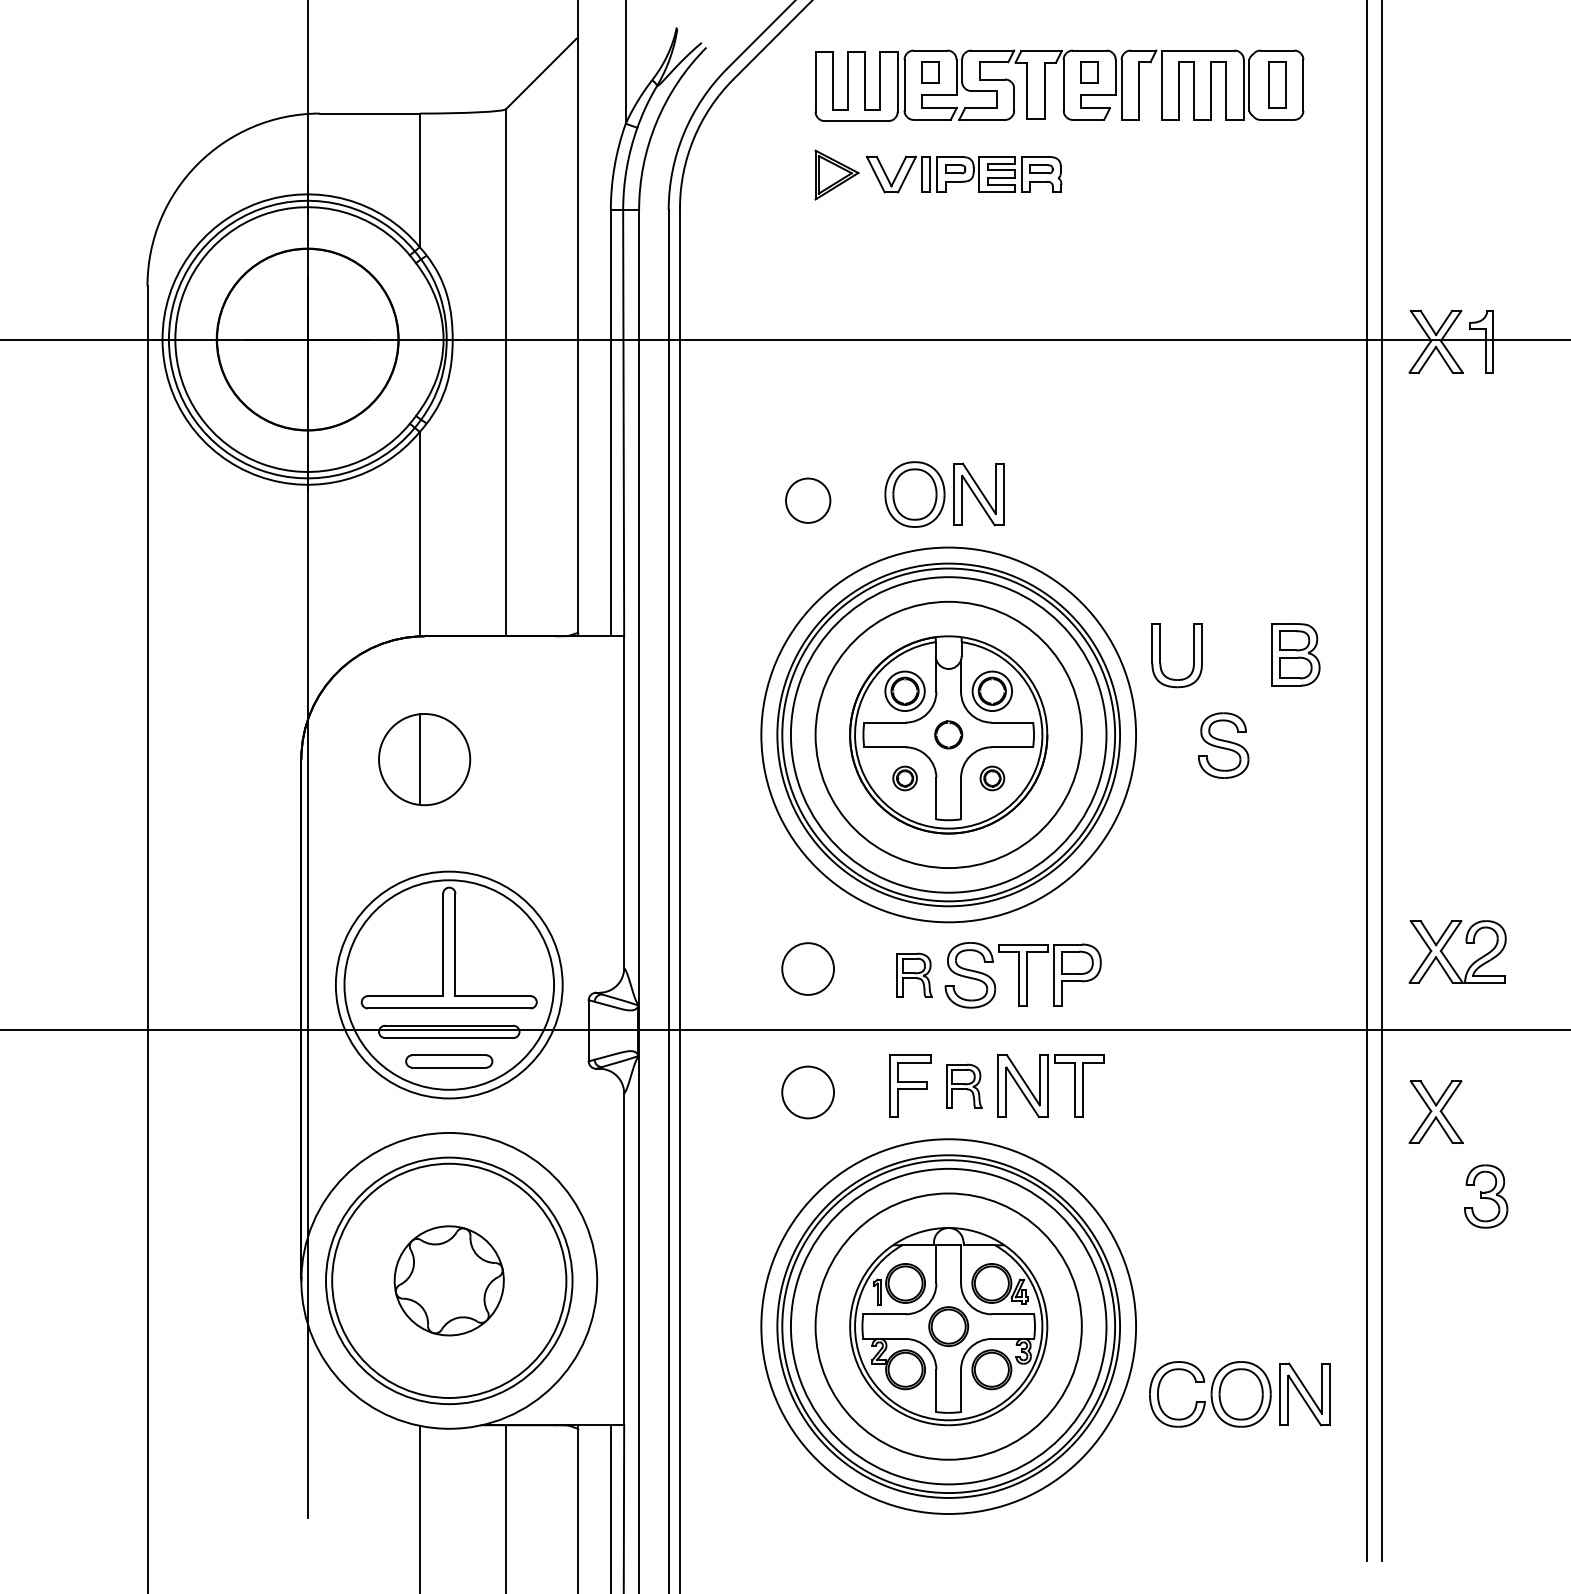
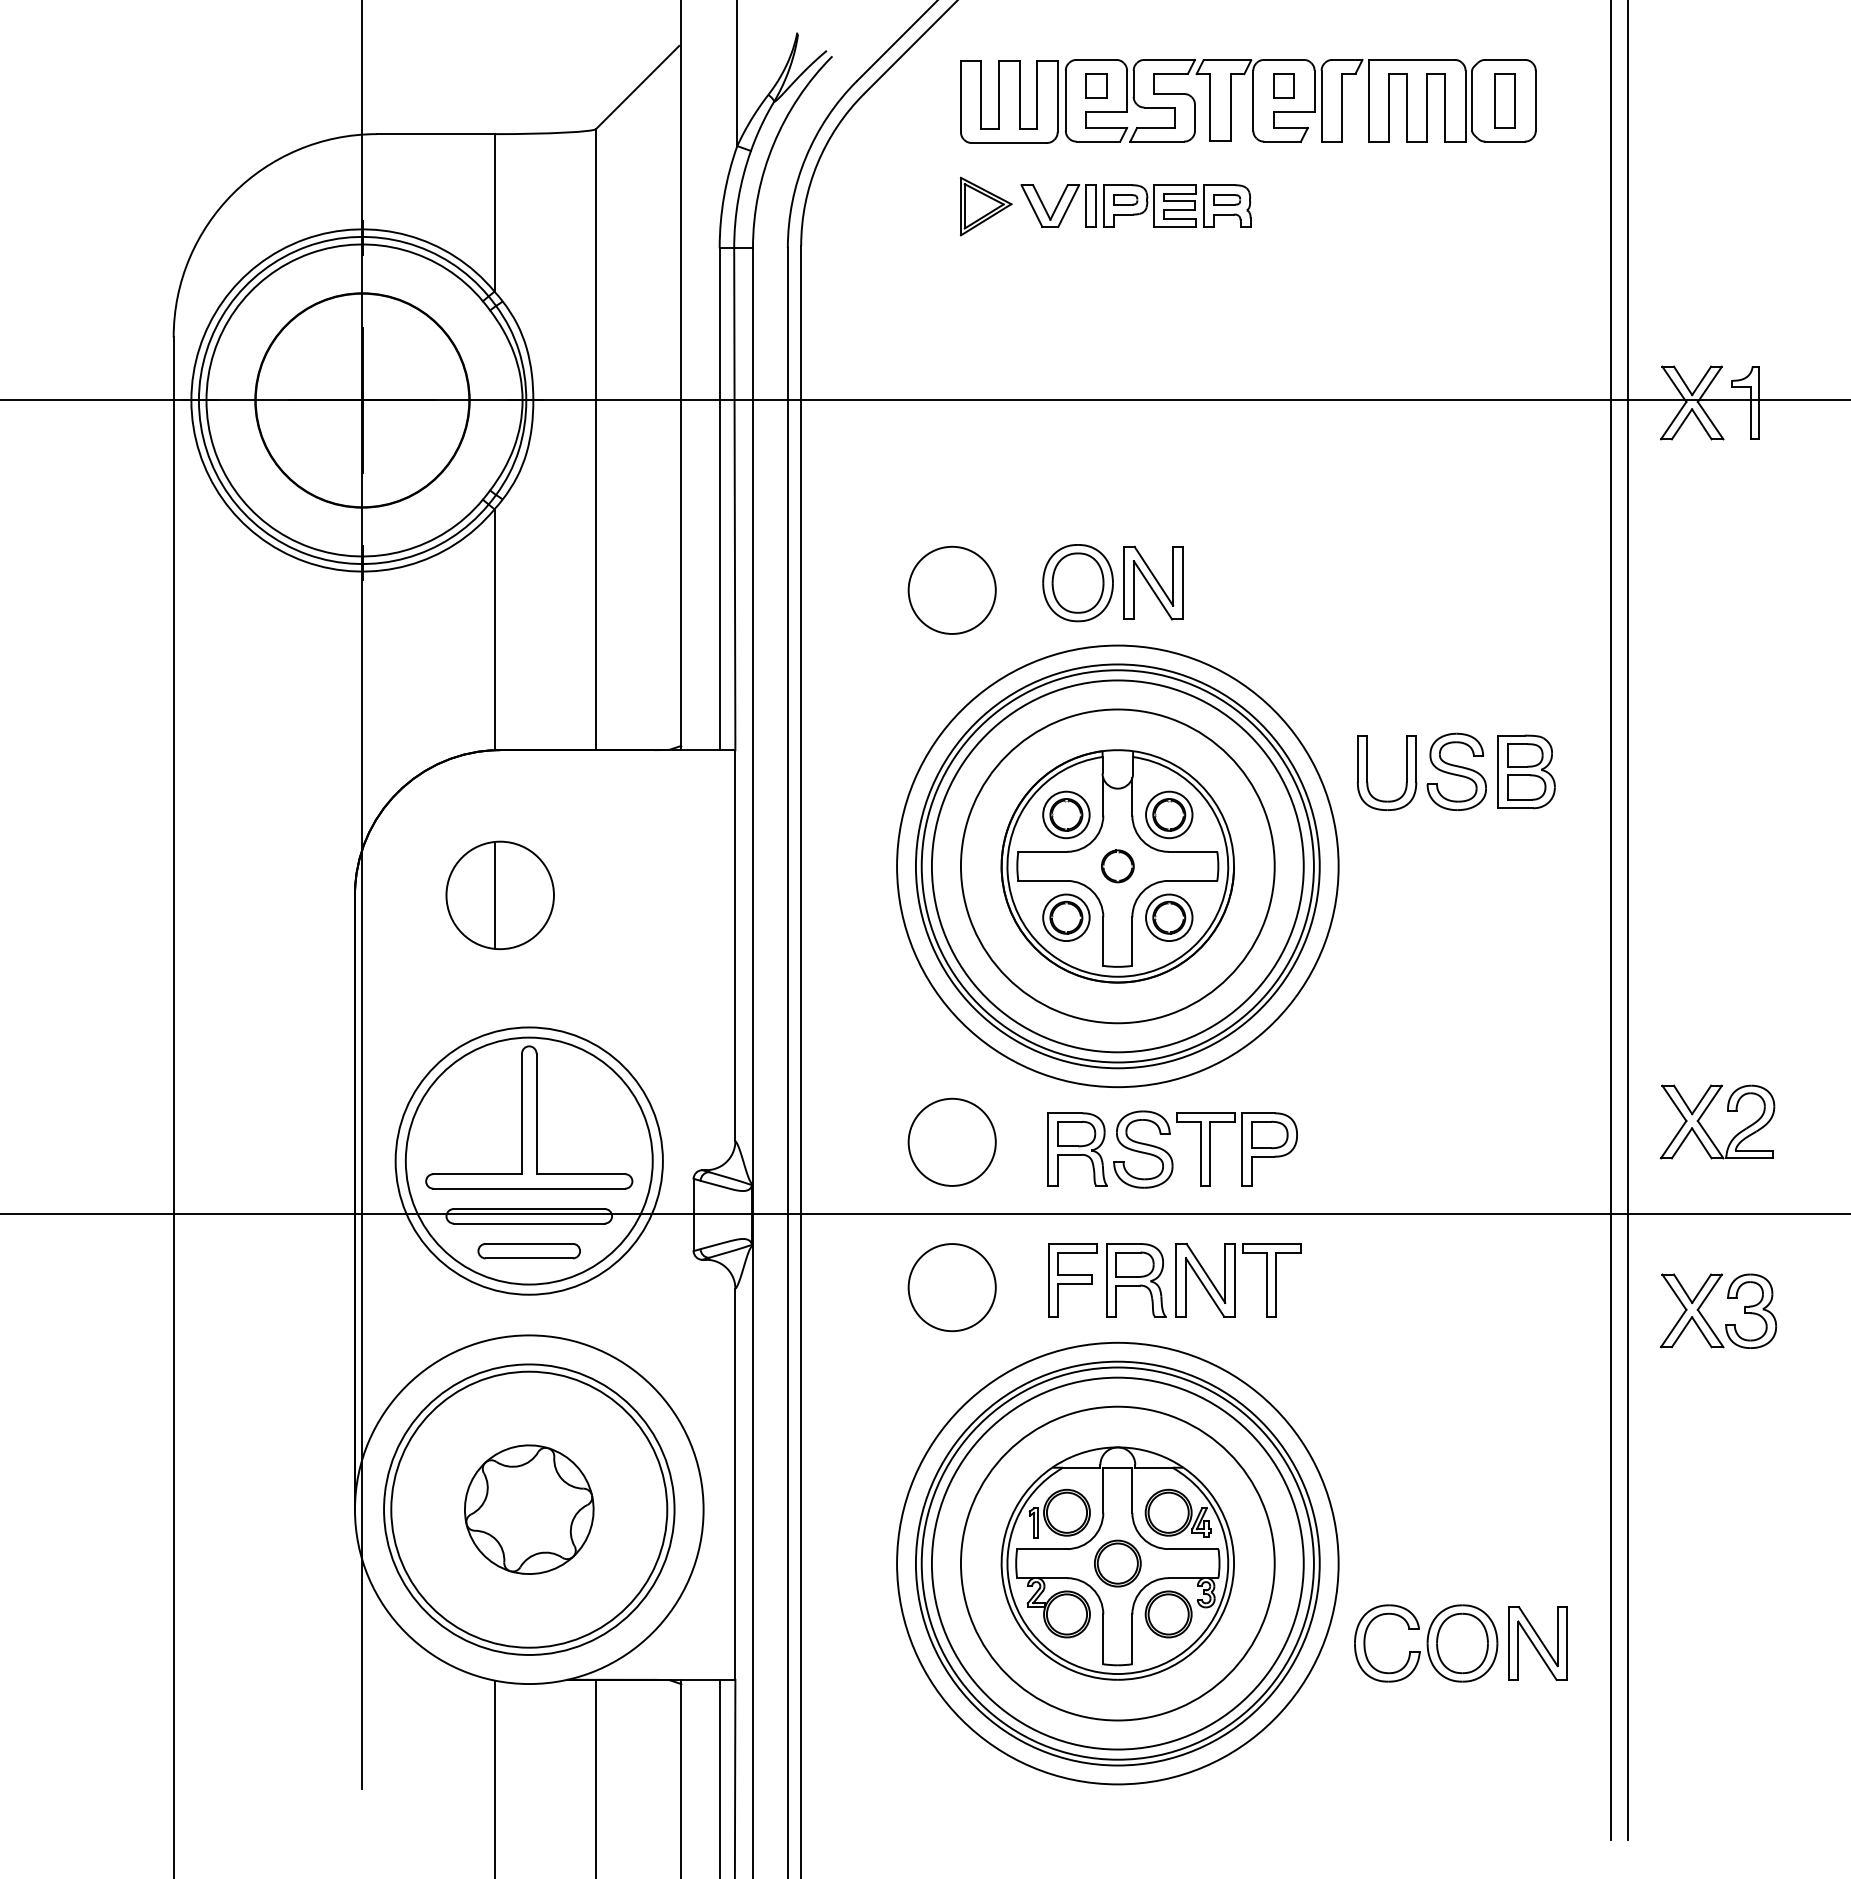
circle: (807, 499) -> (951, 589), size x1.67
part: (1223, 745) -> (1456, 771), moved
part: (905, 778) -> (1066, 917), size x1.67
part: (992, 778) -> (1169, 917), size x1.67
circle: (807, 968) -> (951, 1141), size x1.43
part: (914, 975) -> (1077, 1149), size x1.43
part: (964, 1086) -> (1136, 1280), size x1.43
circle: (807, 1092) -> (951, 1287), size x1.43
part: (1486, 1195) -> (1751, 1310), moved

